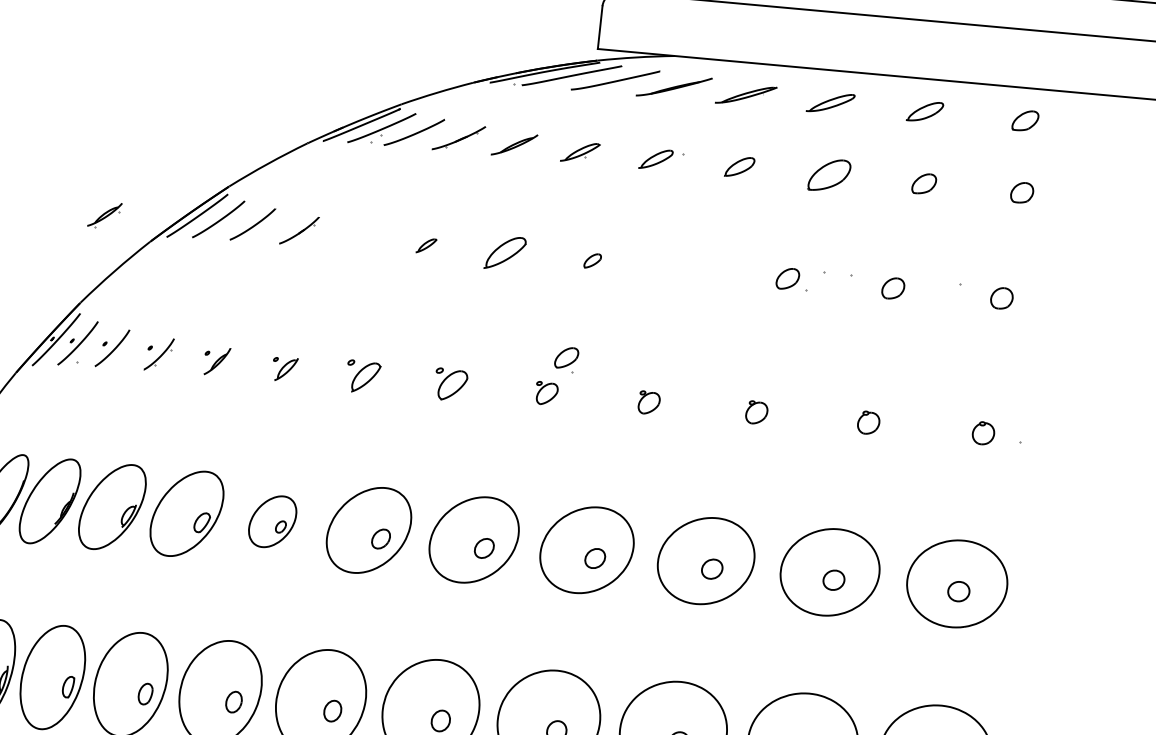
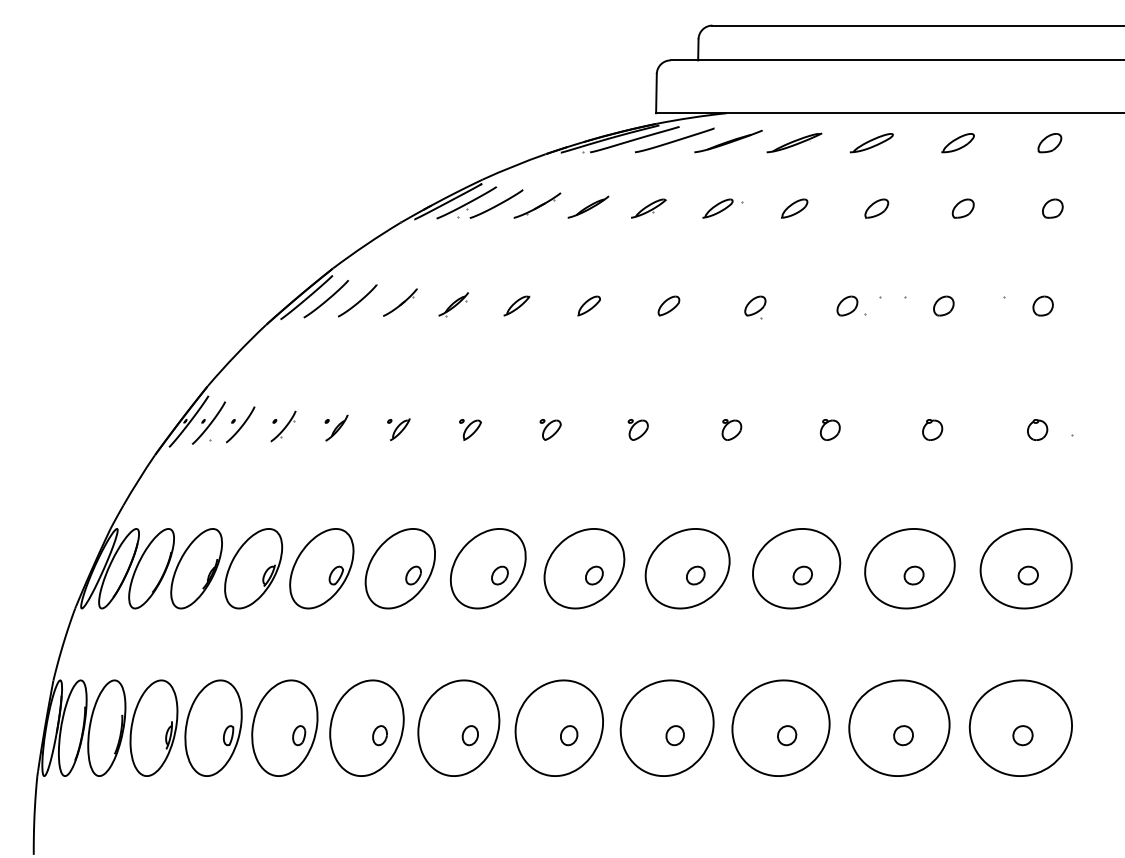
part: (829, 175) -> (876, 208), size x0.62
part: (104, 214) -> (453, 304), moved
part: (426, 245) -> (516, 305), size x1.43
part: (504, 252) -> (588, 305), size x0.62
part: (592, 260) -> (668, 305), size x1.43
part: (566, 359) -> (755, 307), moved
part: (363, 376) -> (470, 429), size x0.71
part: (450, 384) -> (550, 429), size x0.71
part: (271, 521) -> (399, 568), size x1.67

